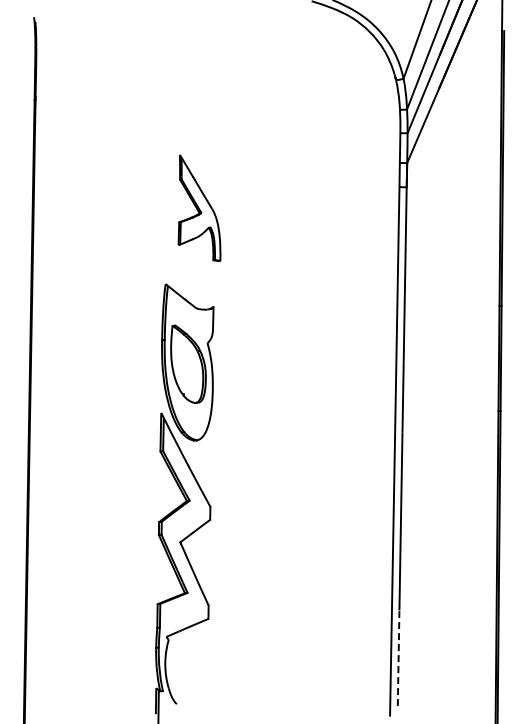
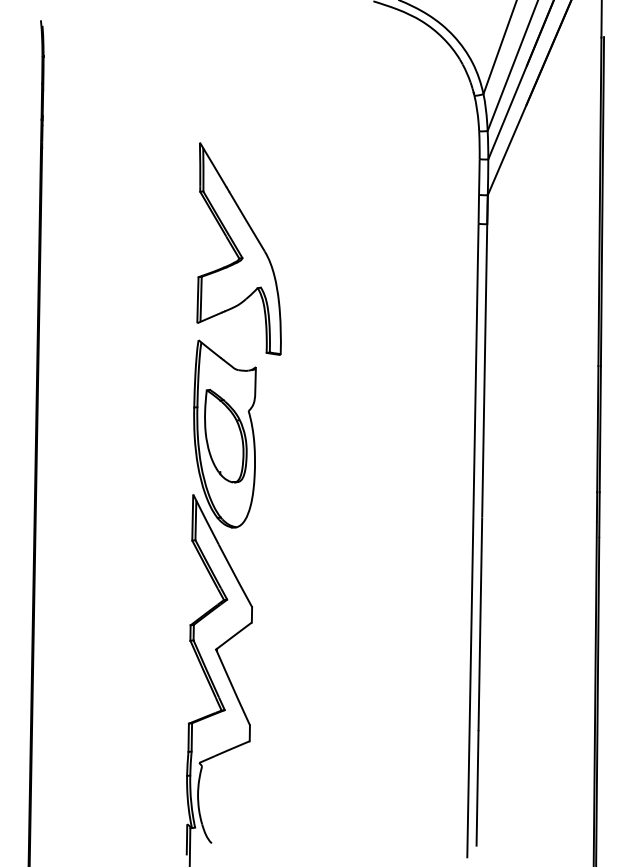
part: (199, 208) -> (239, 249), size x1.67
line: (398, 658) -> (477, 788), dashed -> solid

